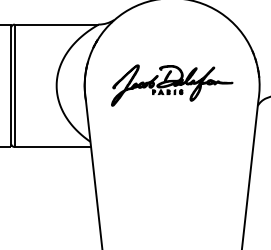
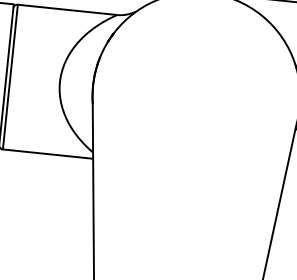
part: (172, 85) -> (196, 96), removed

